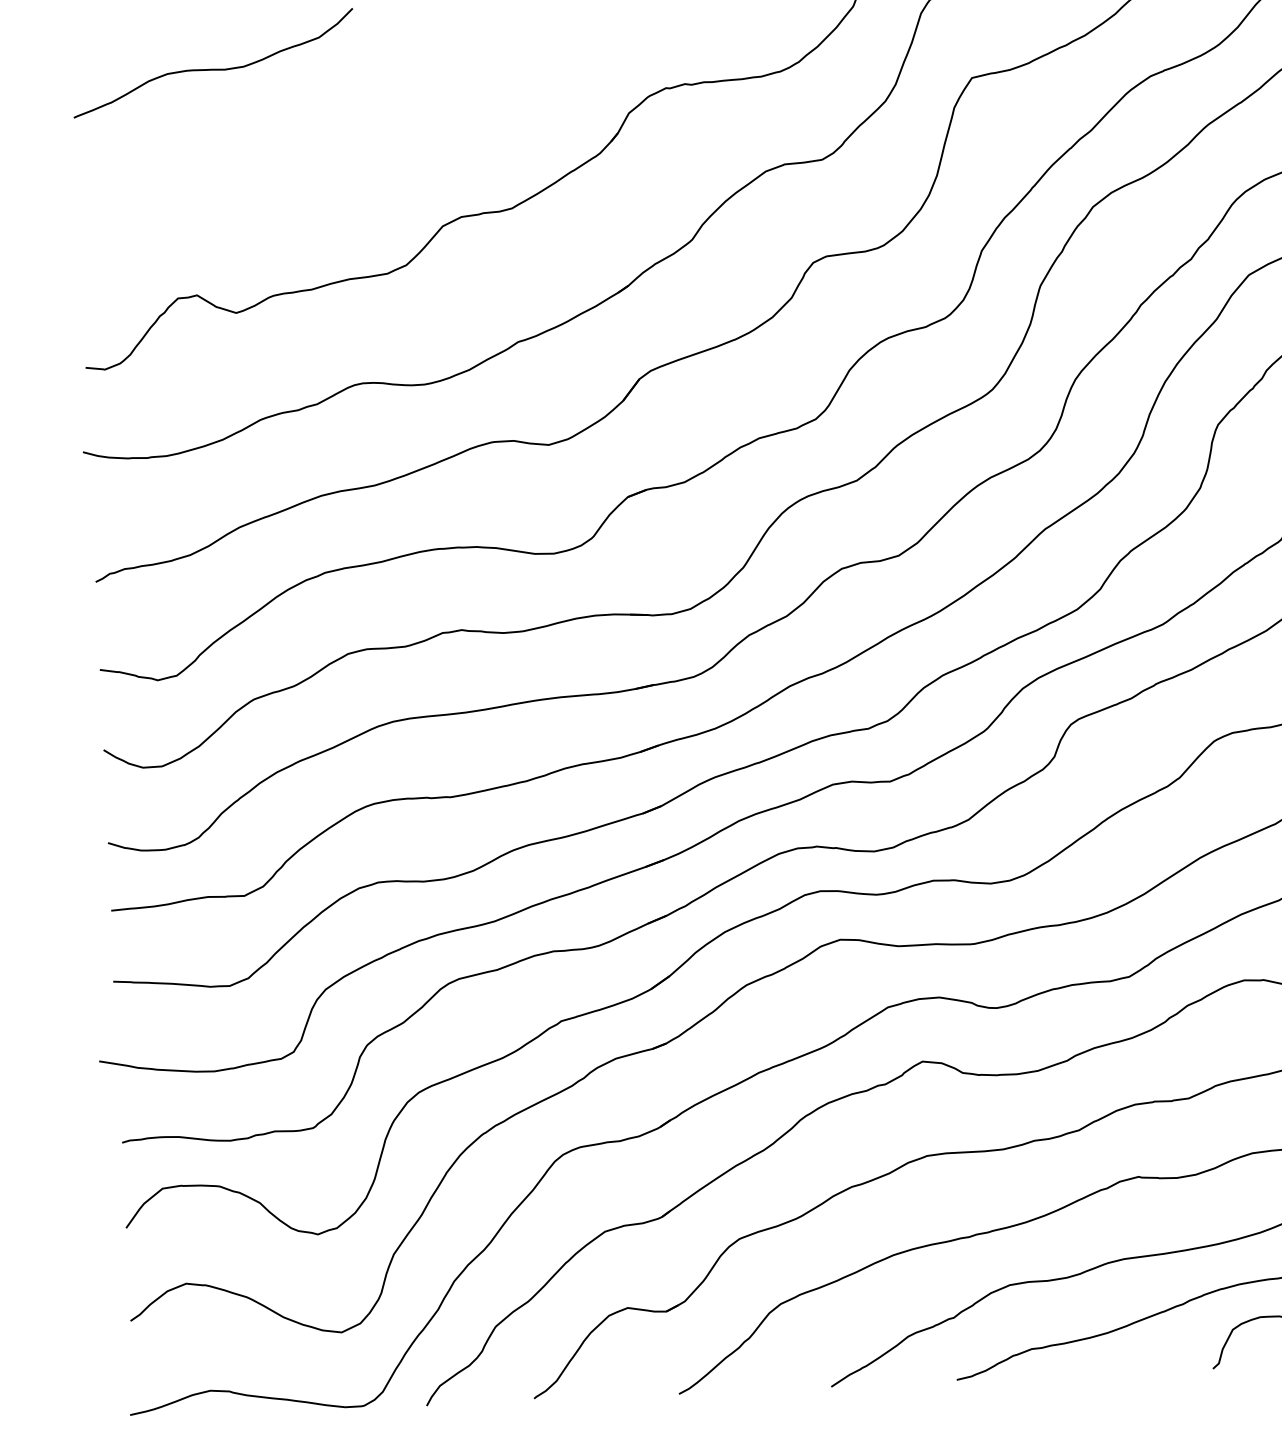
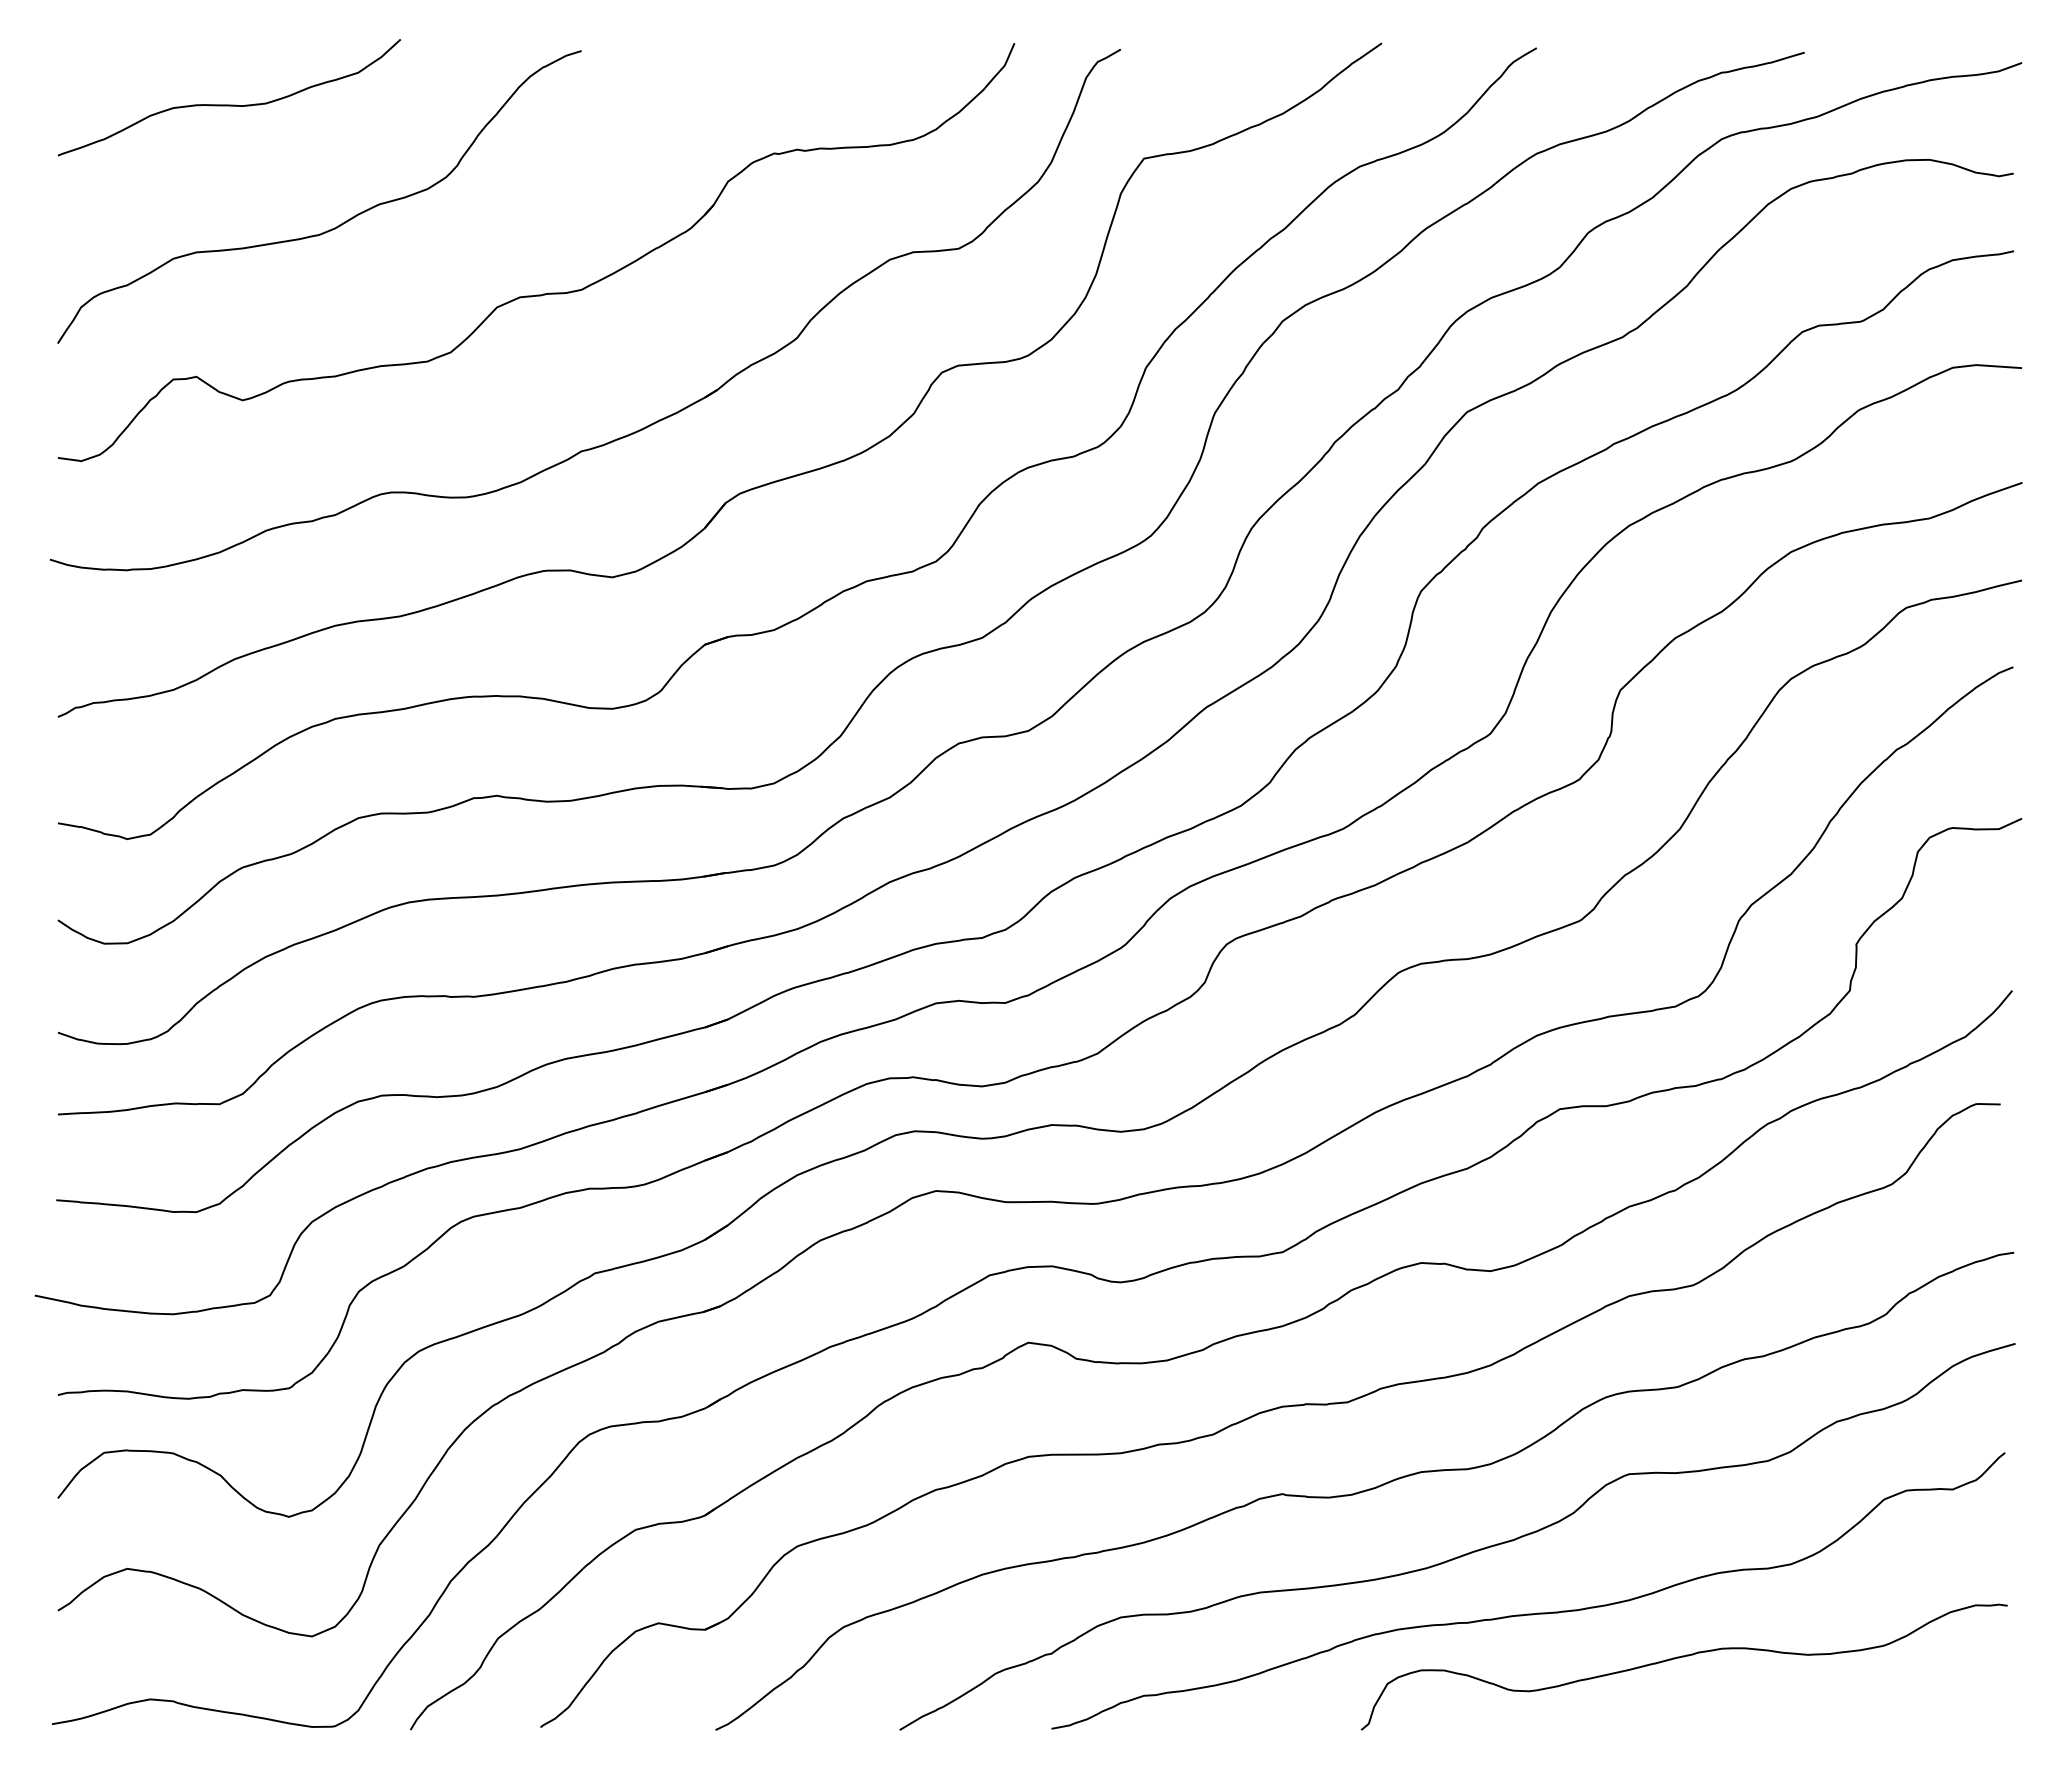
curve: (309, 163) -> (339, 224), added

